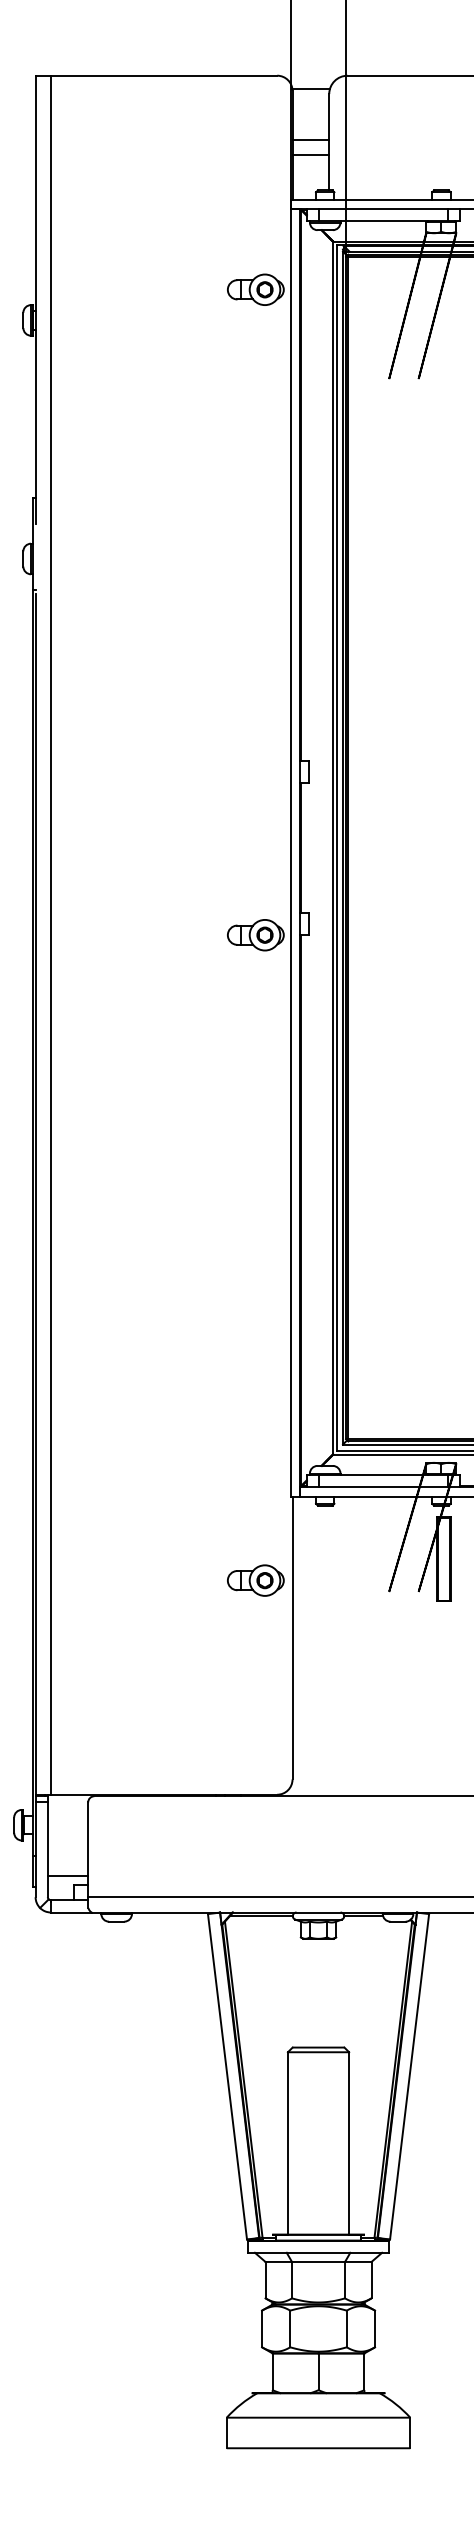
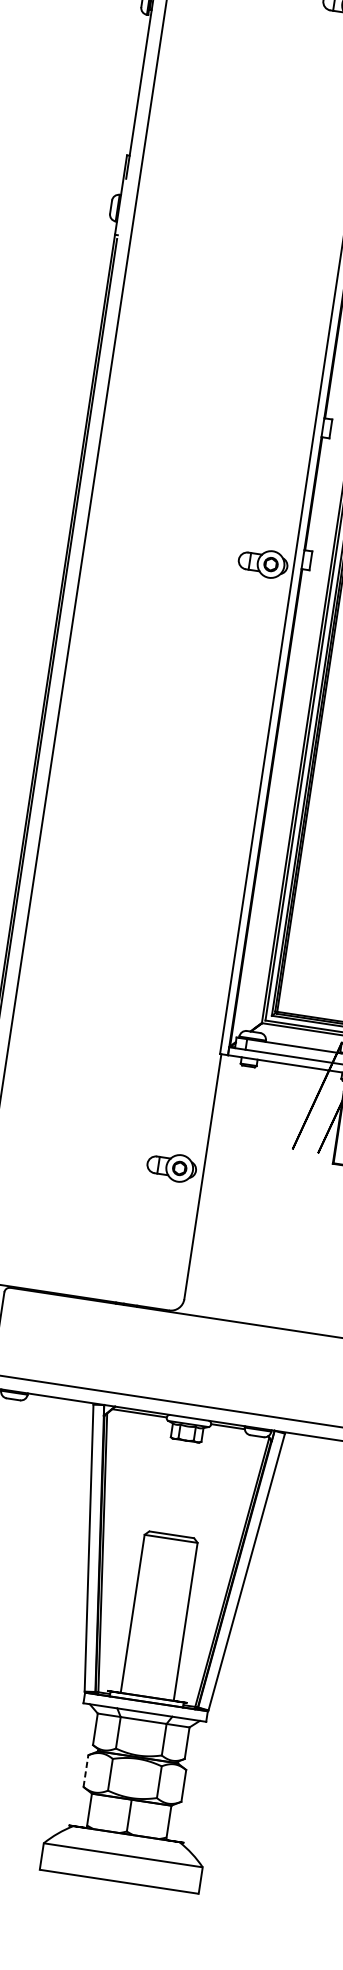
part: (255, 1580) -> (171, 1167), moved
line: (262, 2328) -> (86, 1770), solid -> dashed

